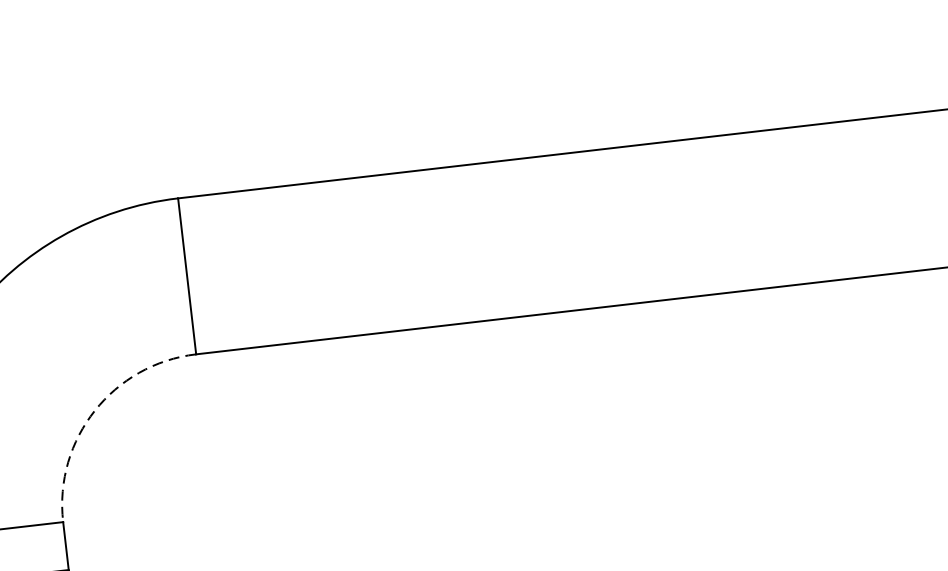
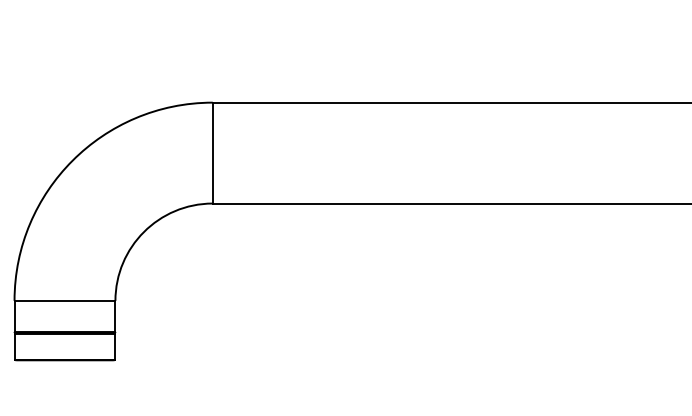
arc: (94, 411) -> (143, 232), dashed -> solid

